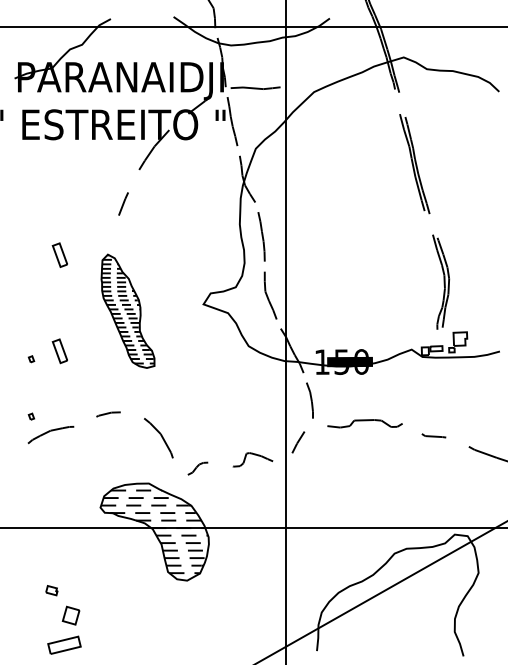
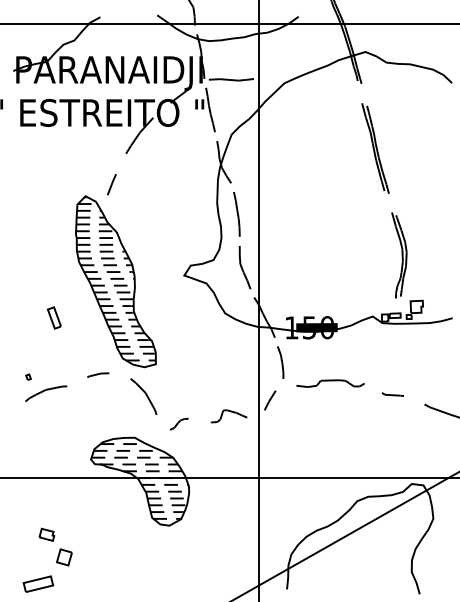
part: (59, 254) -> (53, 230), removed
part: (127, 310) -> (115, 281), size x1.67
part: (31, 358) -> (28, 324), removed
part: (51, 590) -> (46, 534), size x1.43
part: (64, 644) -> (38, 583), moved

